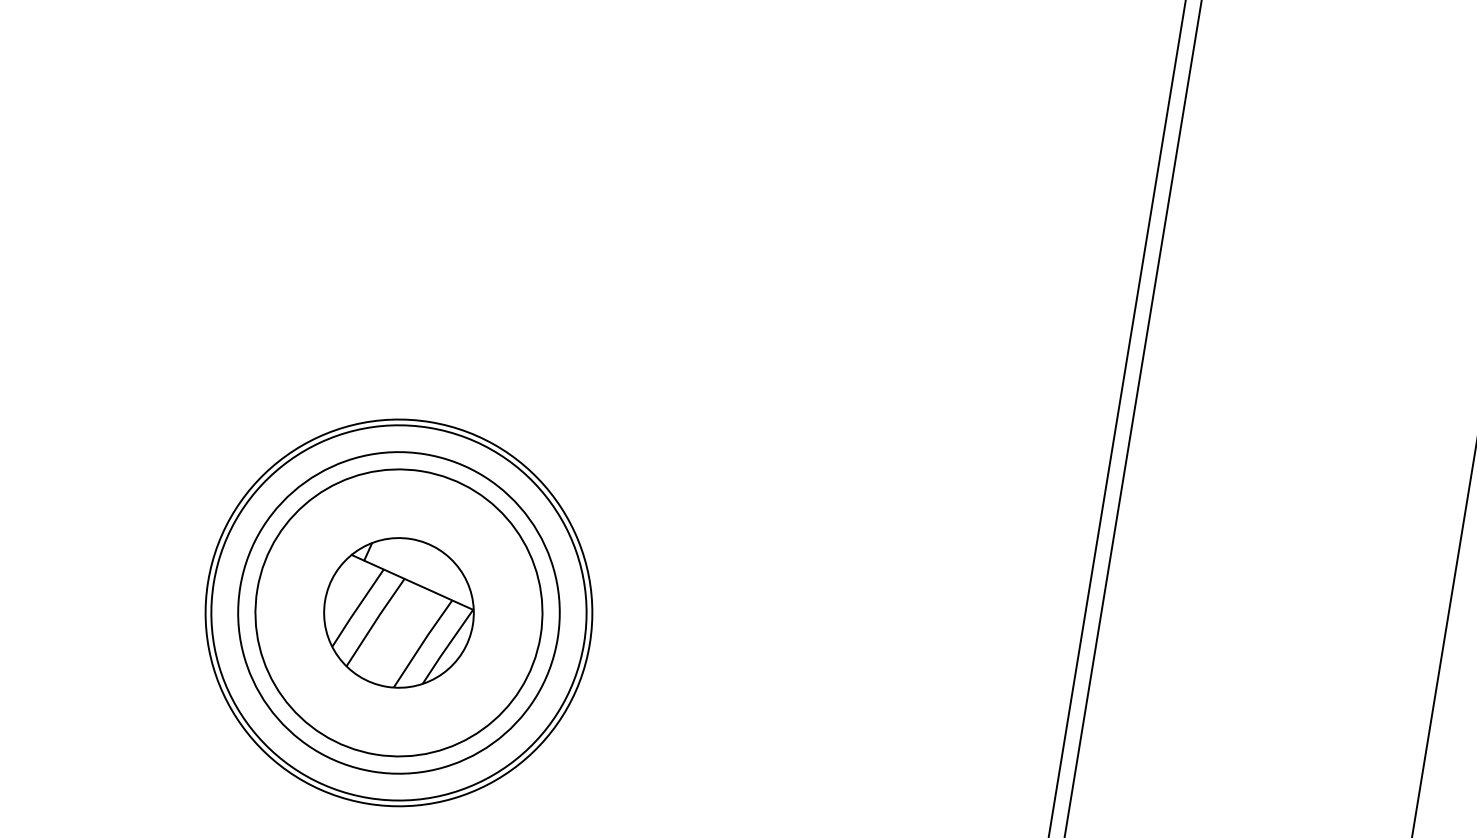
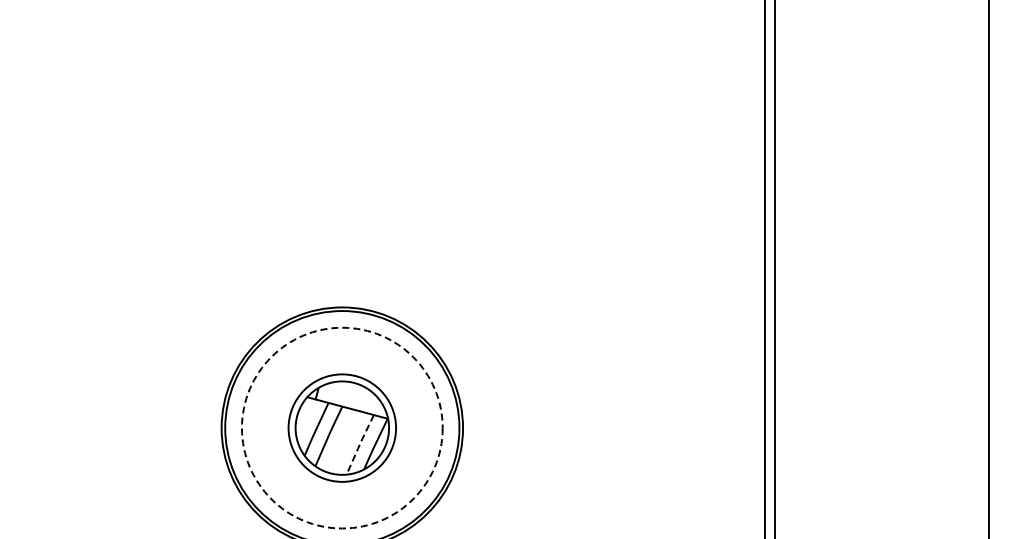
circle: (397, 611) -> (341, 427), size x0.6
circle: (397, 611) -> (341, 427), solid -> dashed
line: (423, 643) -> (360, 444), solid -> dashed

